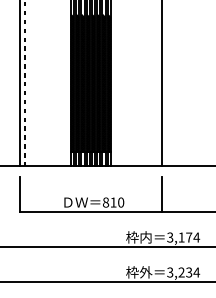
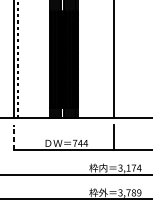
line: (20, 193) -> (14, 136), solid -> dashed
text: (113, 202) -> (80, 143), 810 -> 744
text: (189, 272) -> (134, 192), 3,234 -> 3,789

